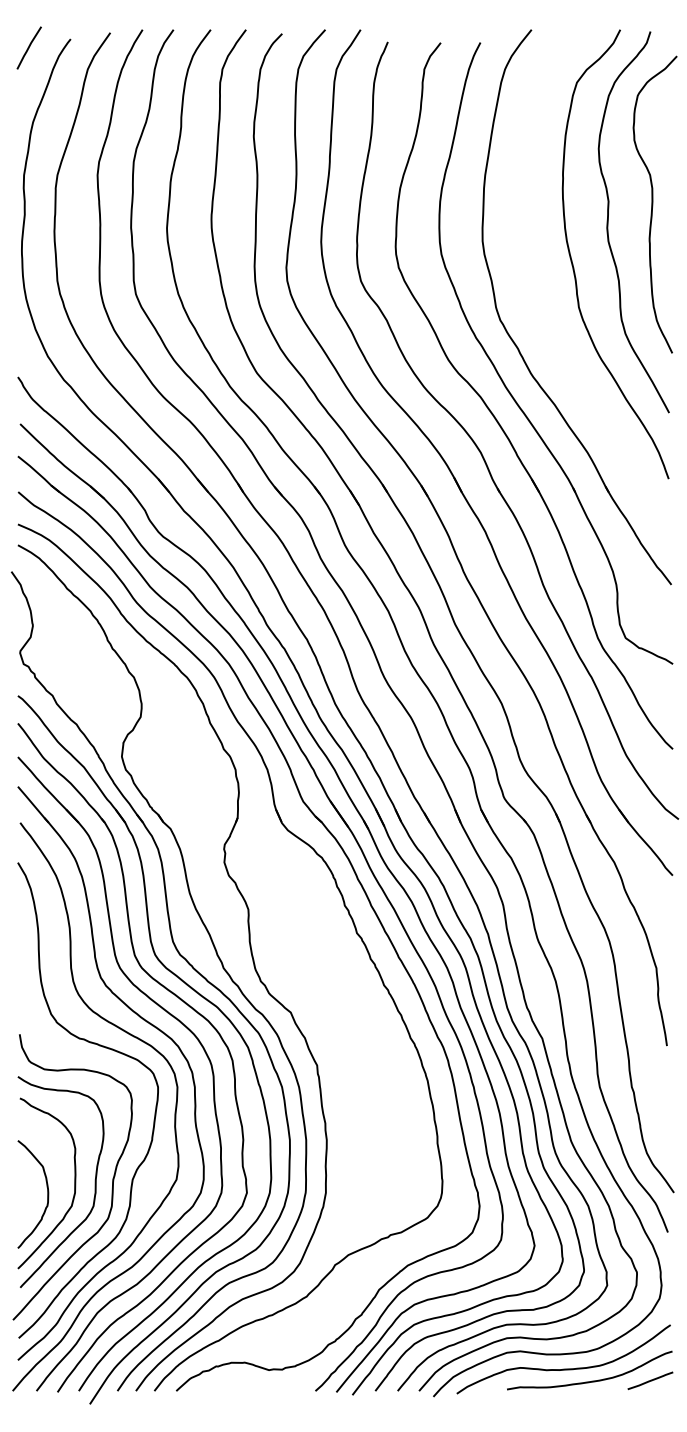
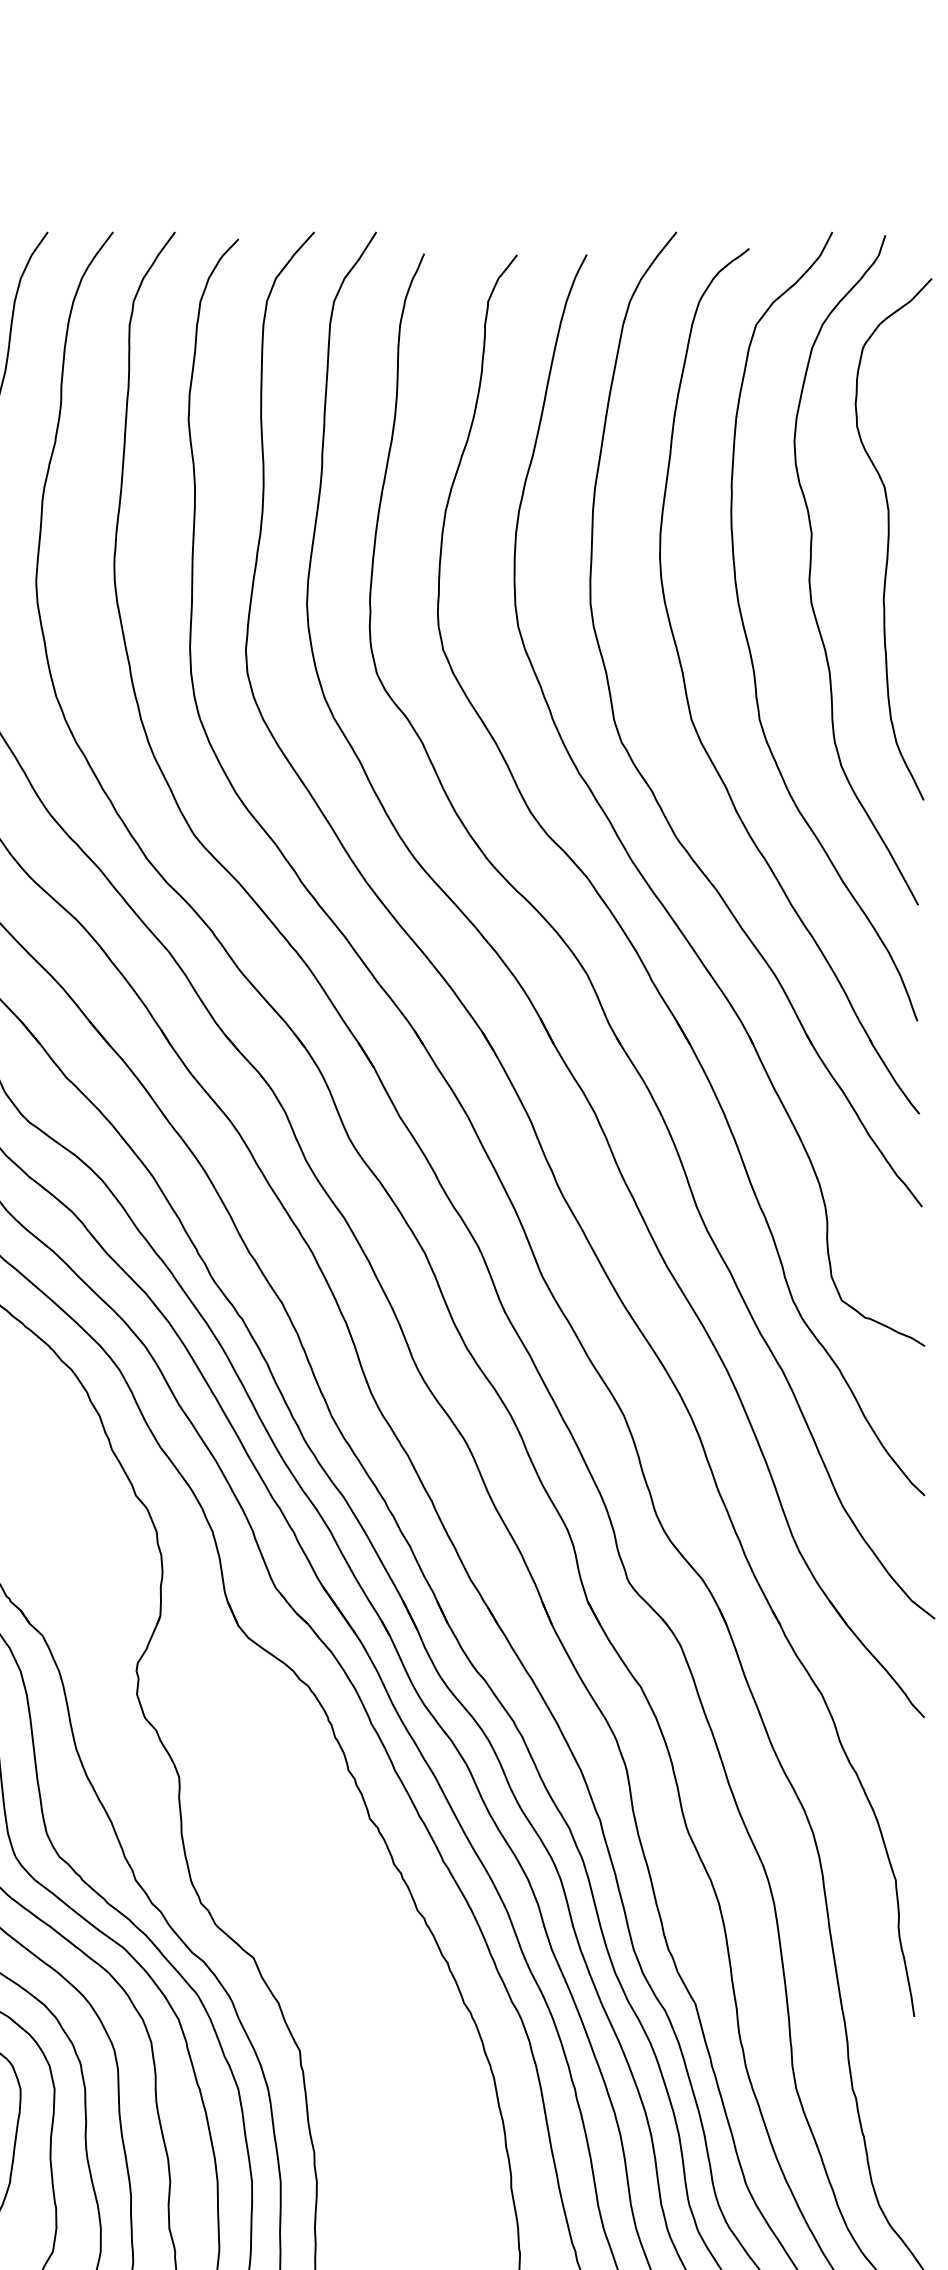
part: (539, 298) -> (690, 704), added

